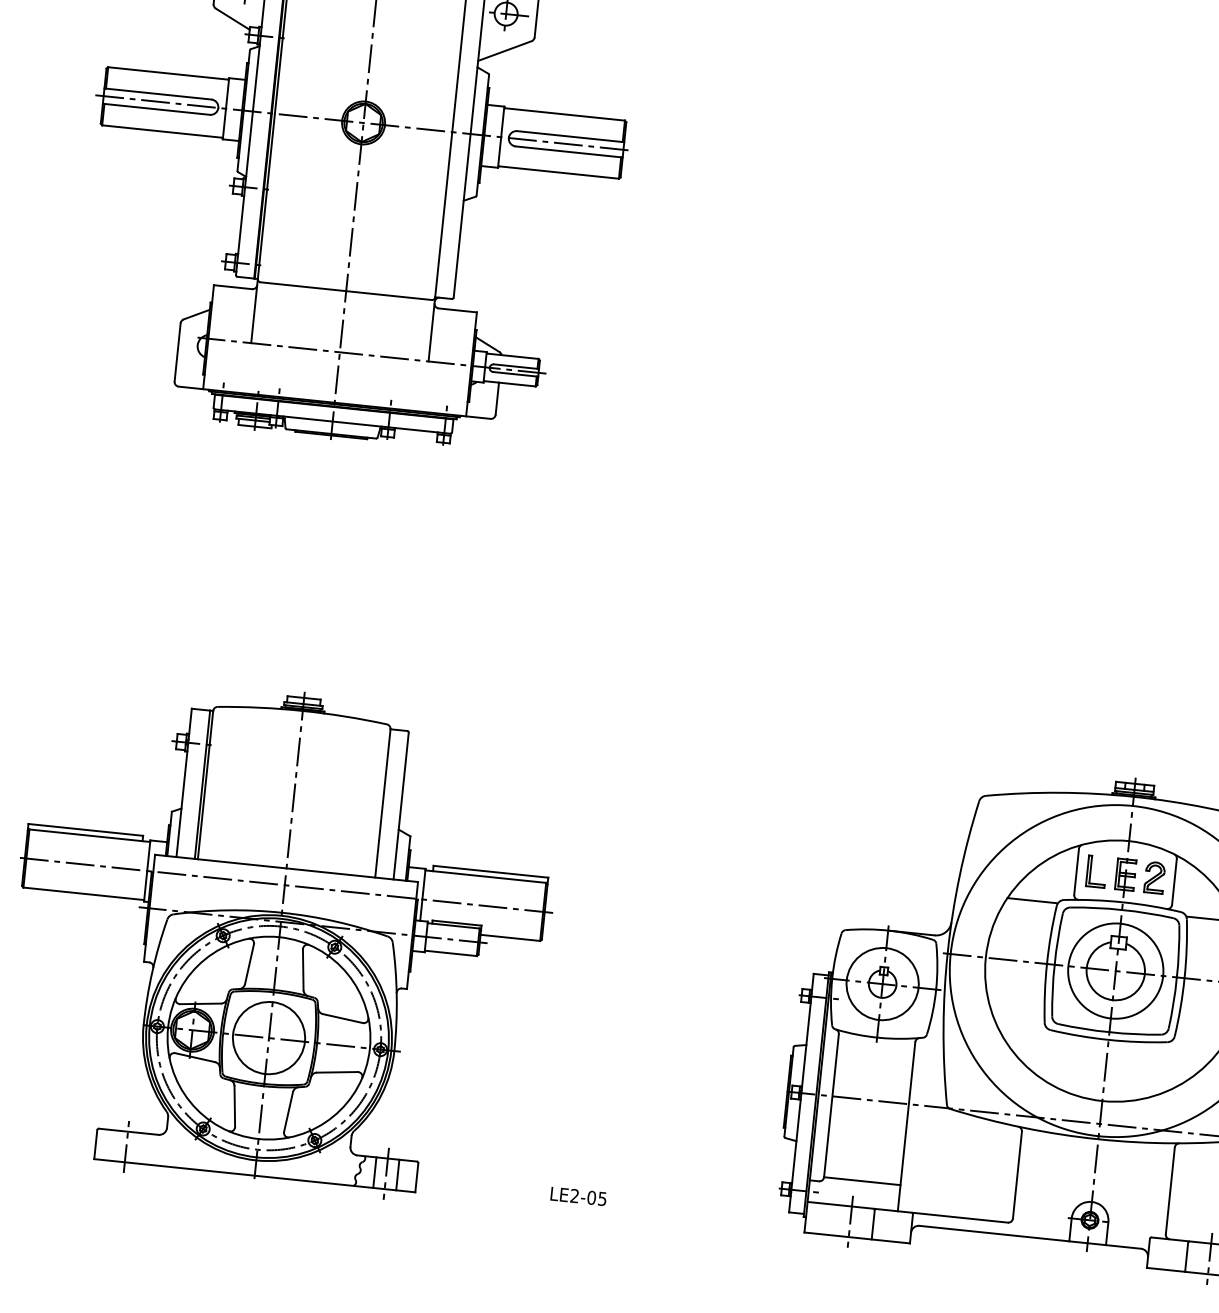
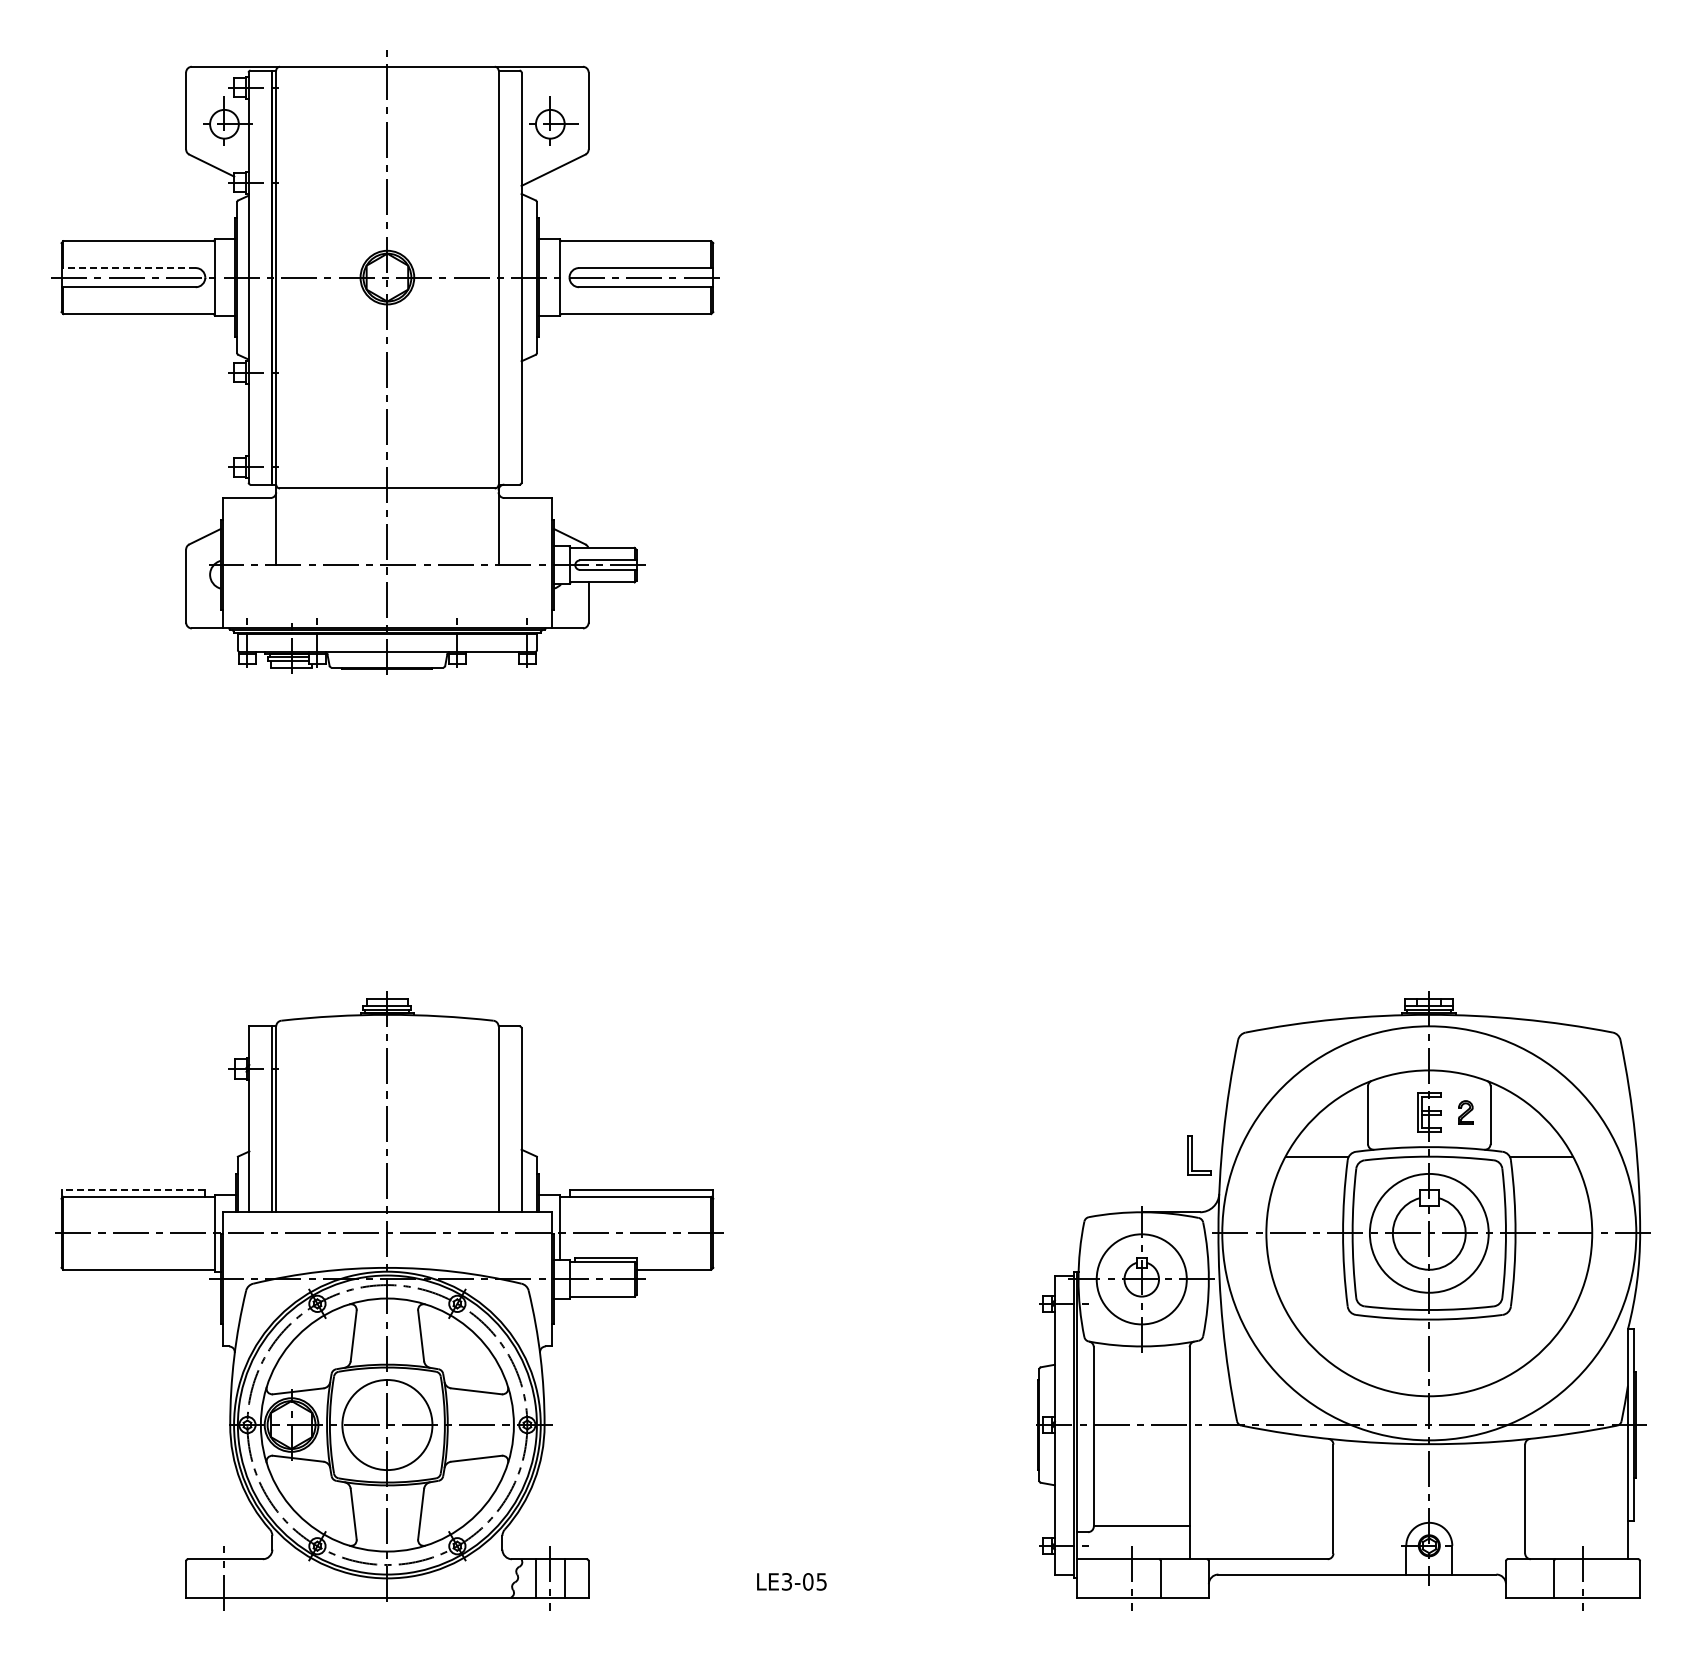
line: (157, 94) -> (128, 268), solid -> dashed
line: (85, 830) -> (133, 1190), solid -> dashed
part: (1090, 871) -> (1192, 1155), moved
part: (1154, 877) -> (1465, 1112), size x0.6
text: (575, 1195) -> (787, 1581), LE2-05 -> LE3-05

